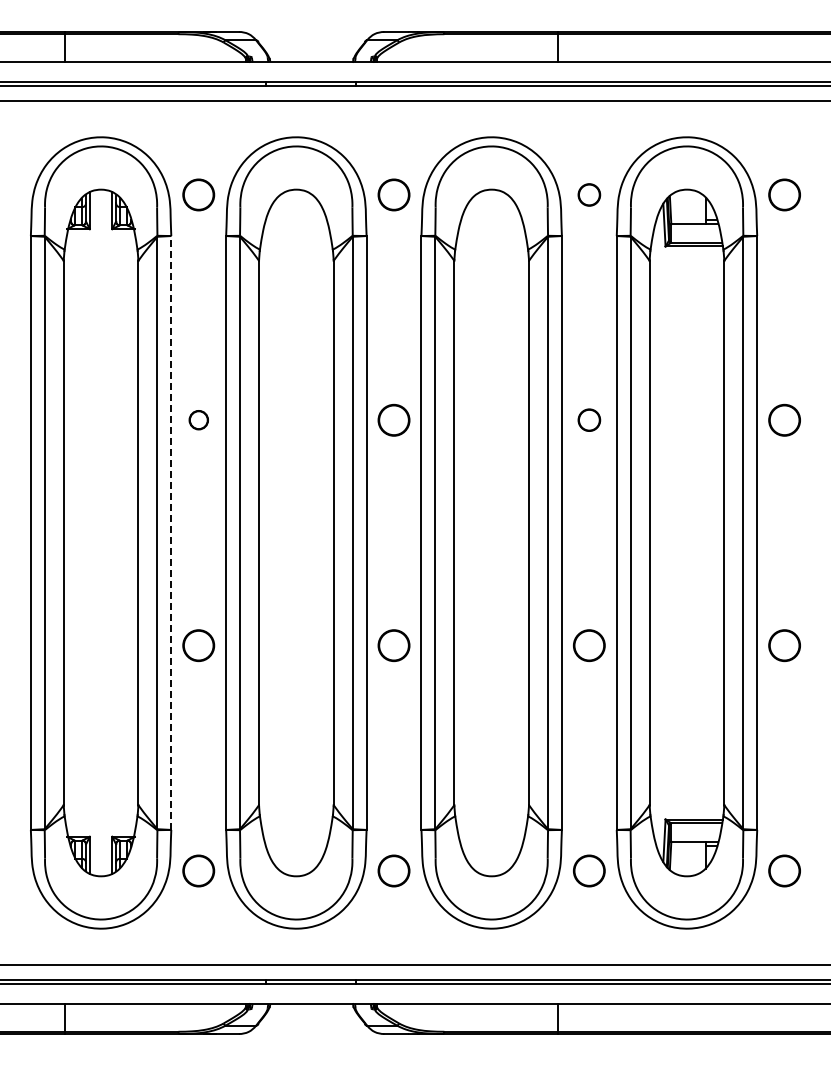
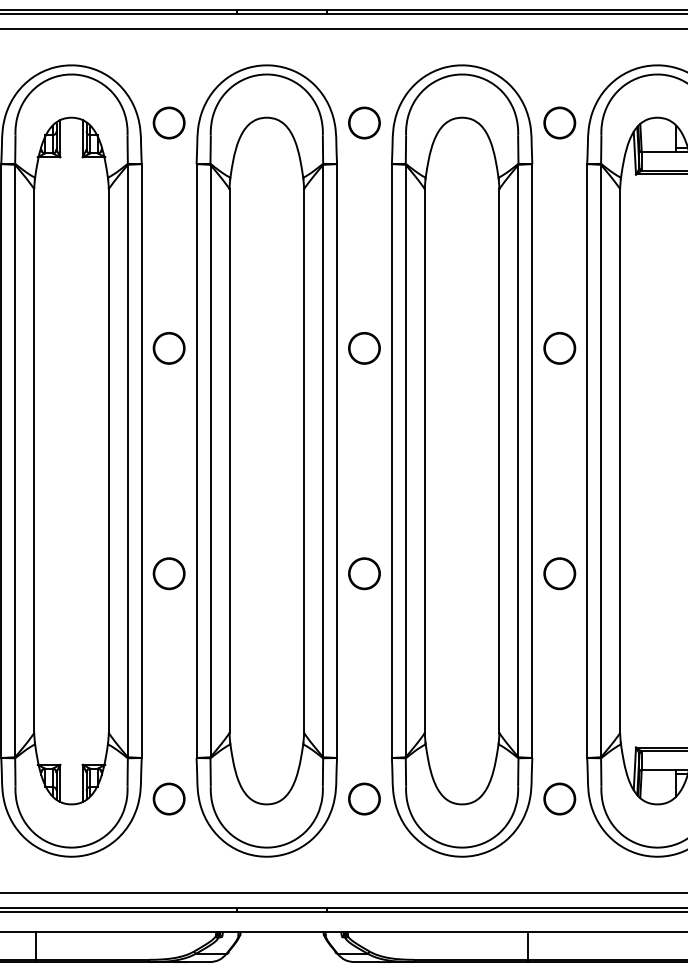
part: (589, 194) -> (559, 122), size x1.43
part: (198, 419) -> (168, 347), size x1.67
part: (589, 419) -> (559, 347), size x1.43
line: (171, 532) -> (141, 460), dashed -> solid

